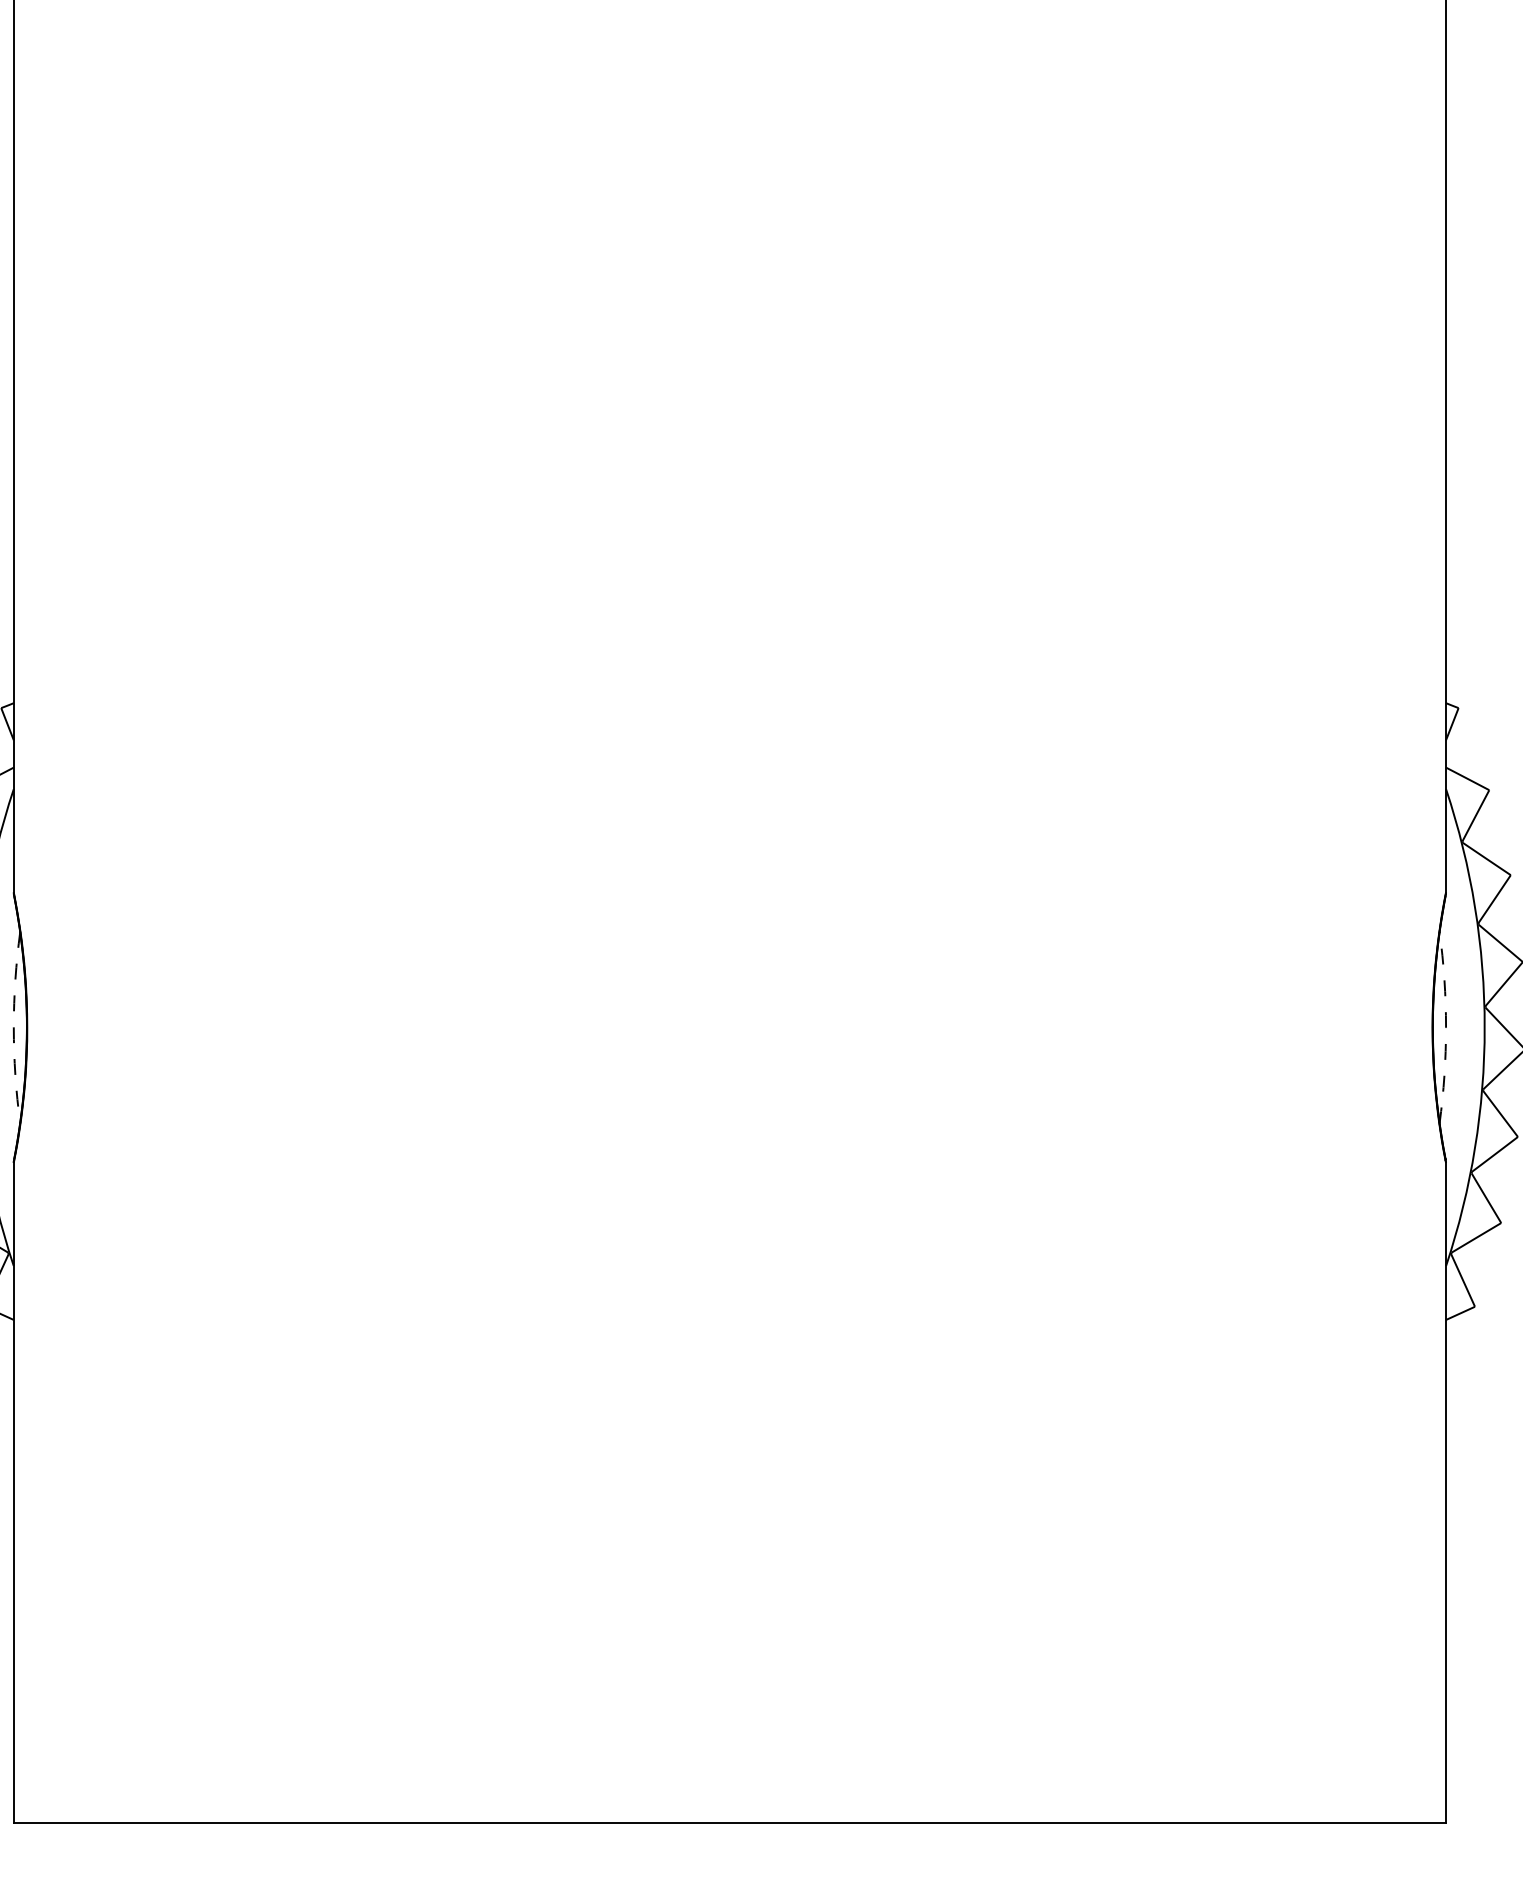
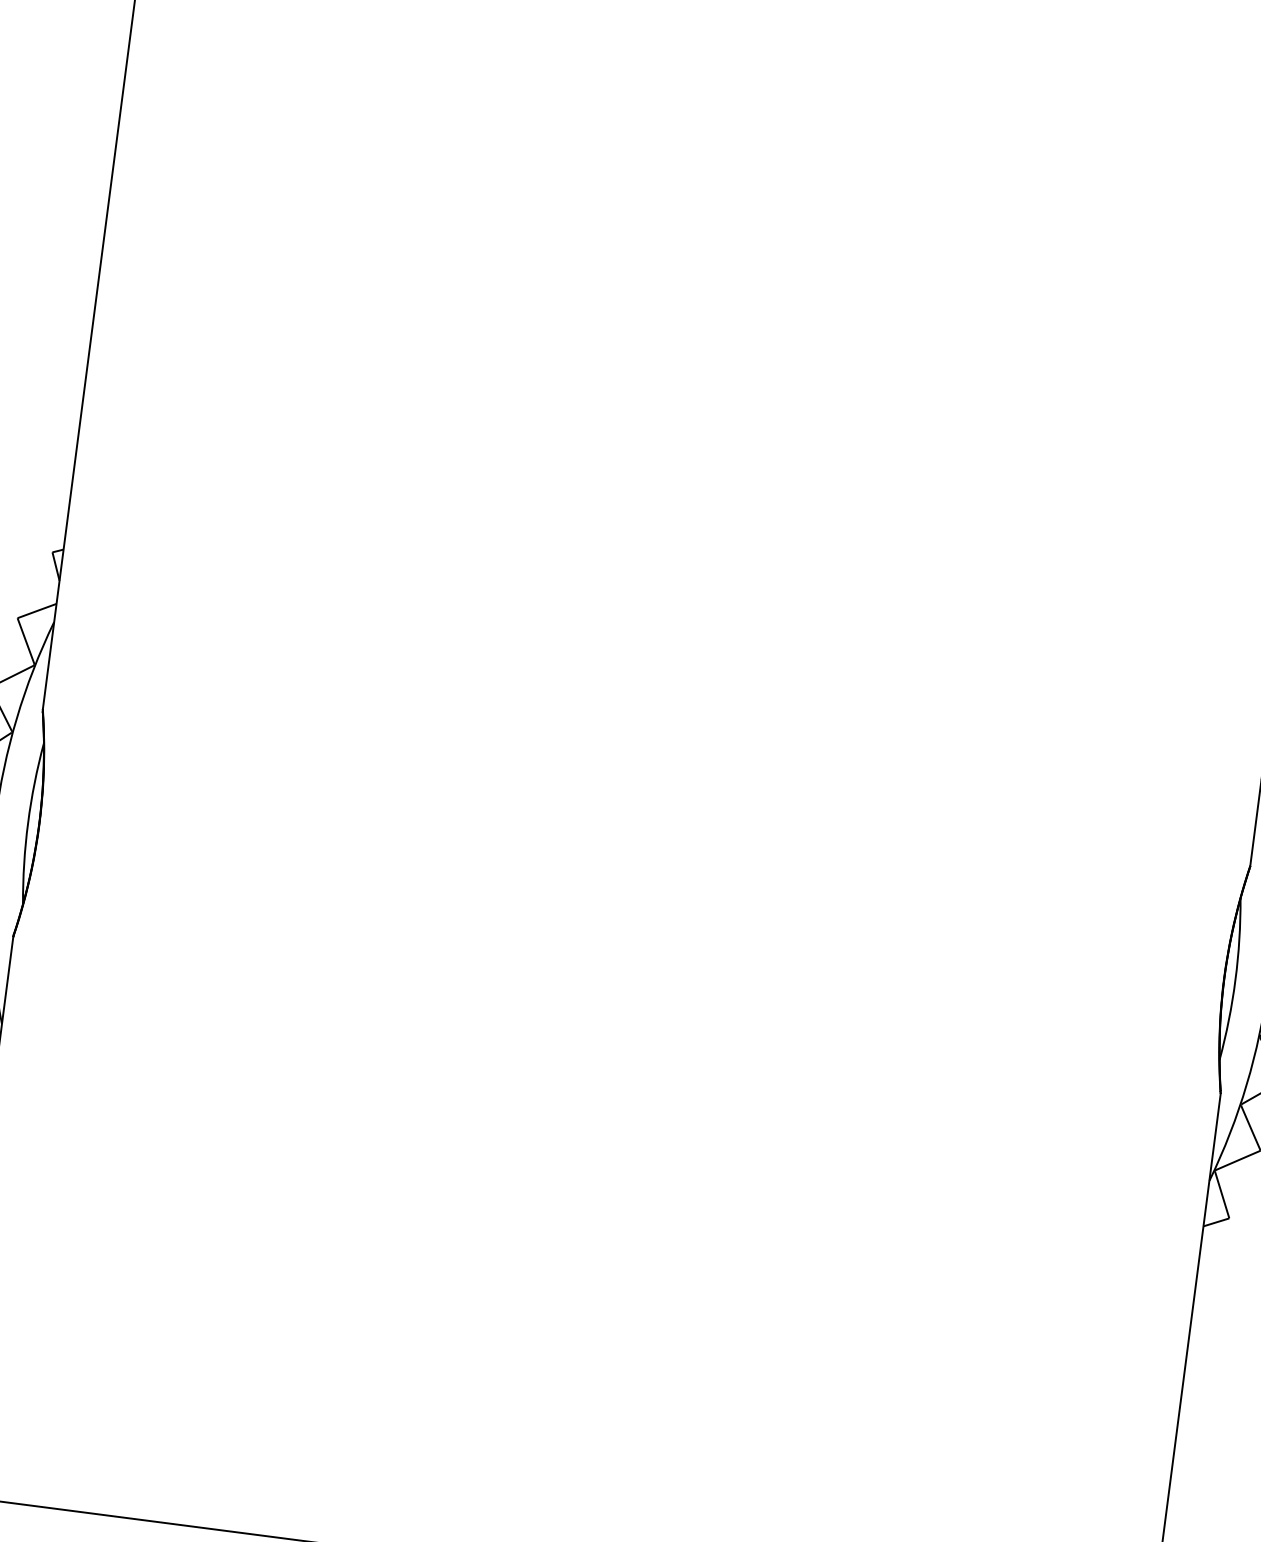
arc: (13, 1027) -> (27, 822), dashed -> solid
arc: (1446, 1027) -> (1235, 979), dashed -> solid

